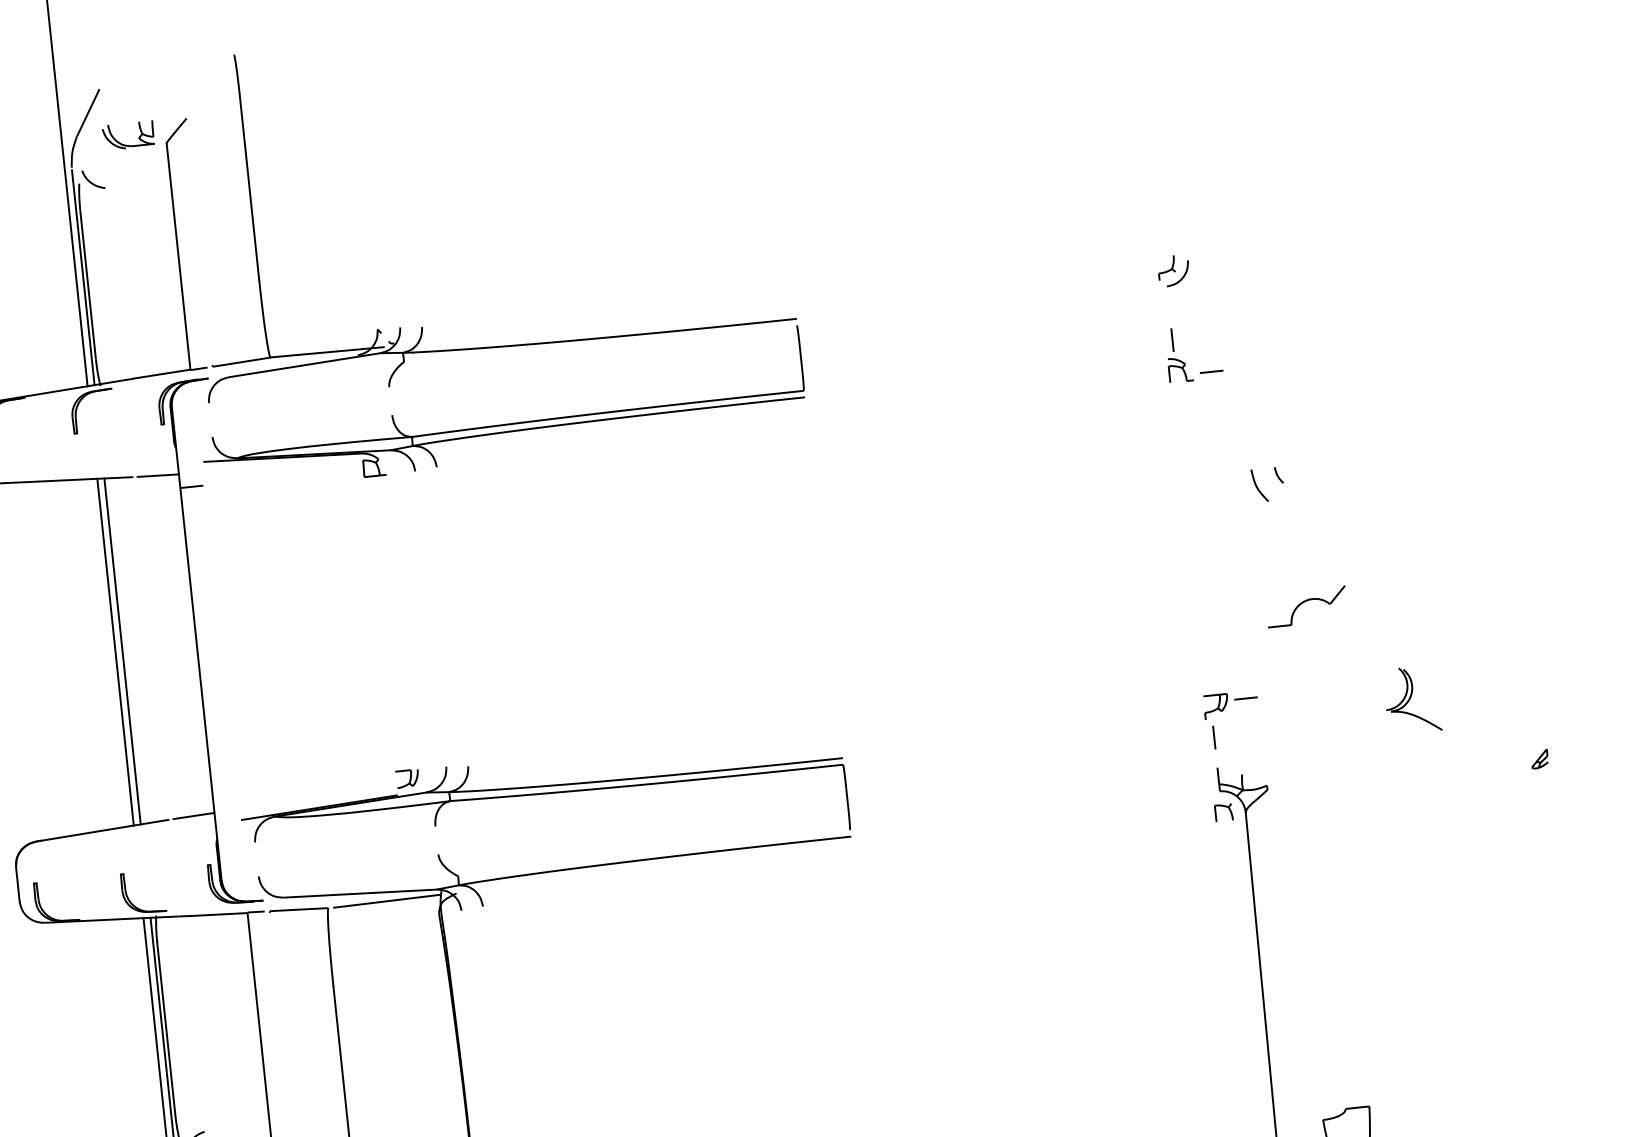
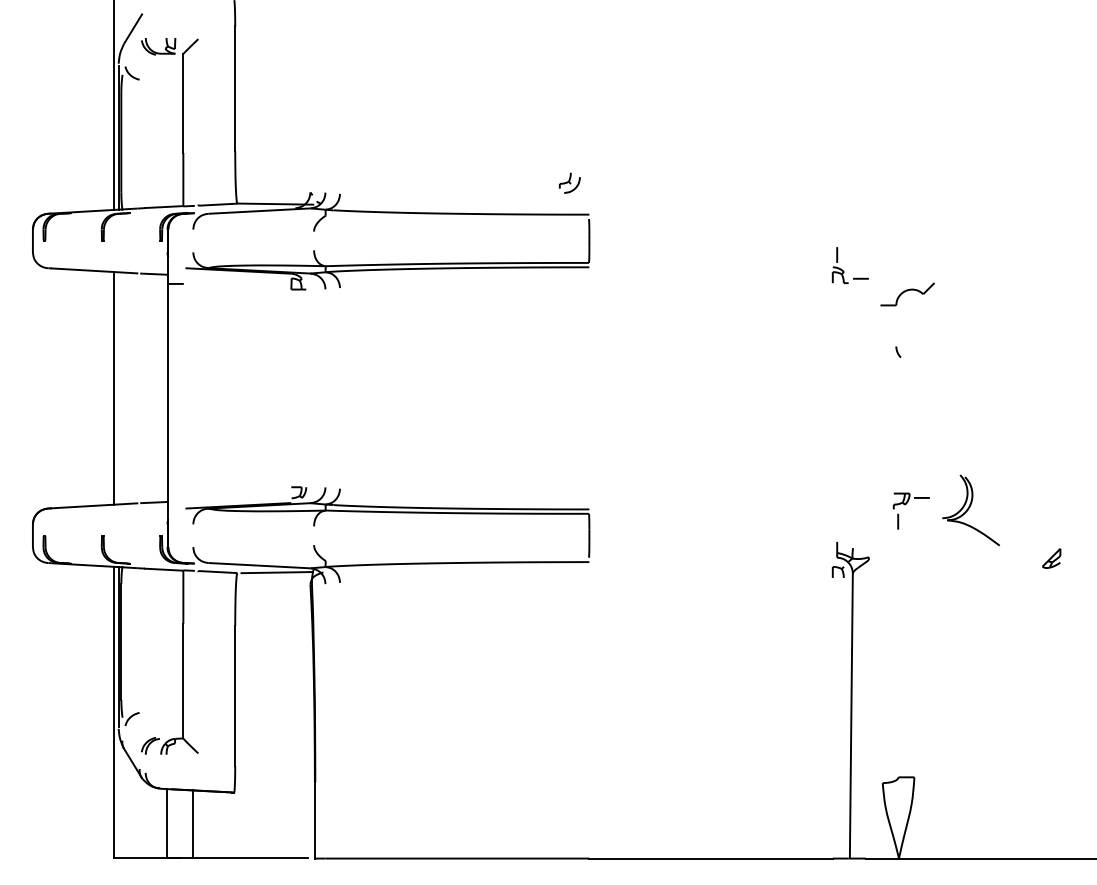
part: (1173, 270) -> (569, 182), moved
curve: (1257, 485) -> (883, 357), removed
part: (1306, 607) -> (907, 294), moved
line: (122, 651) -> (118, 388), removed
part: (1412, 699) -> (971, 510), size x1.6
part: (1222, 712) -> (905, 505), moved
part: (1539, 758) -> (1051, 558), size x1.6

